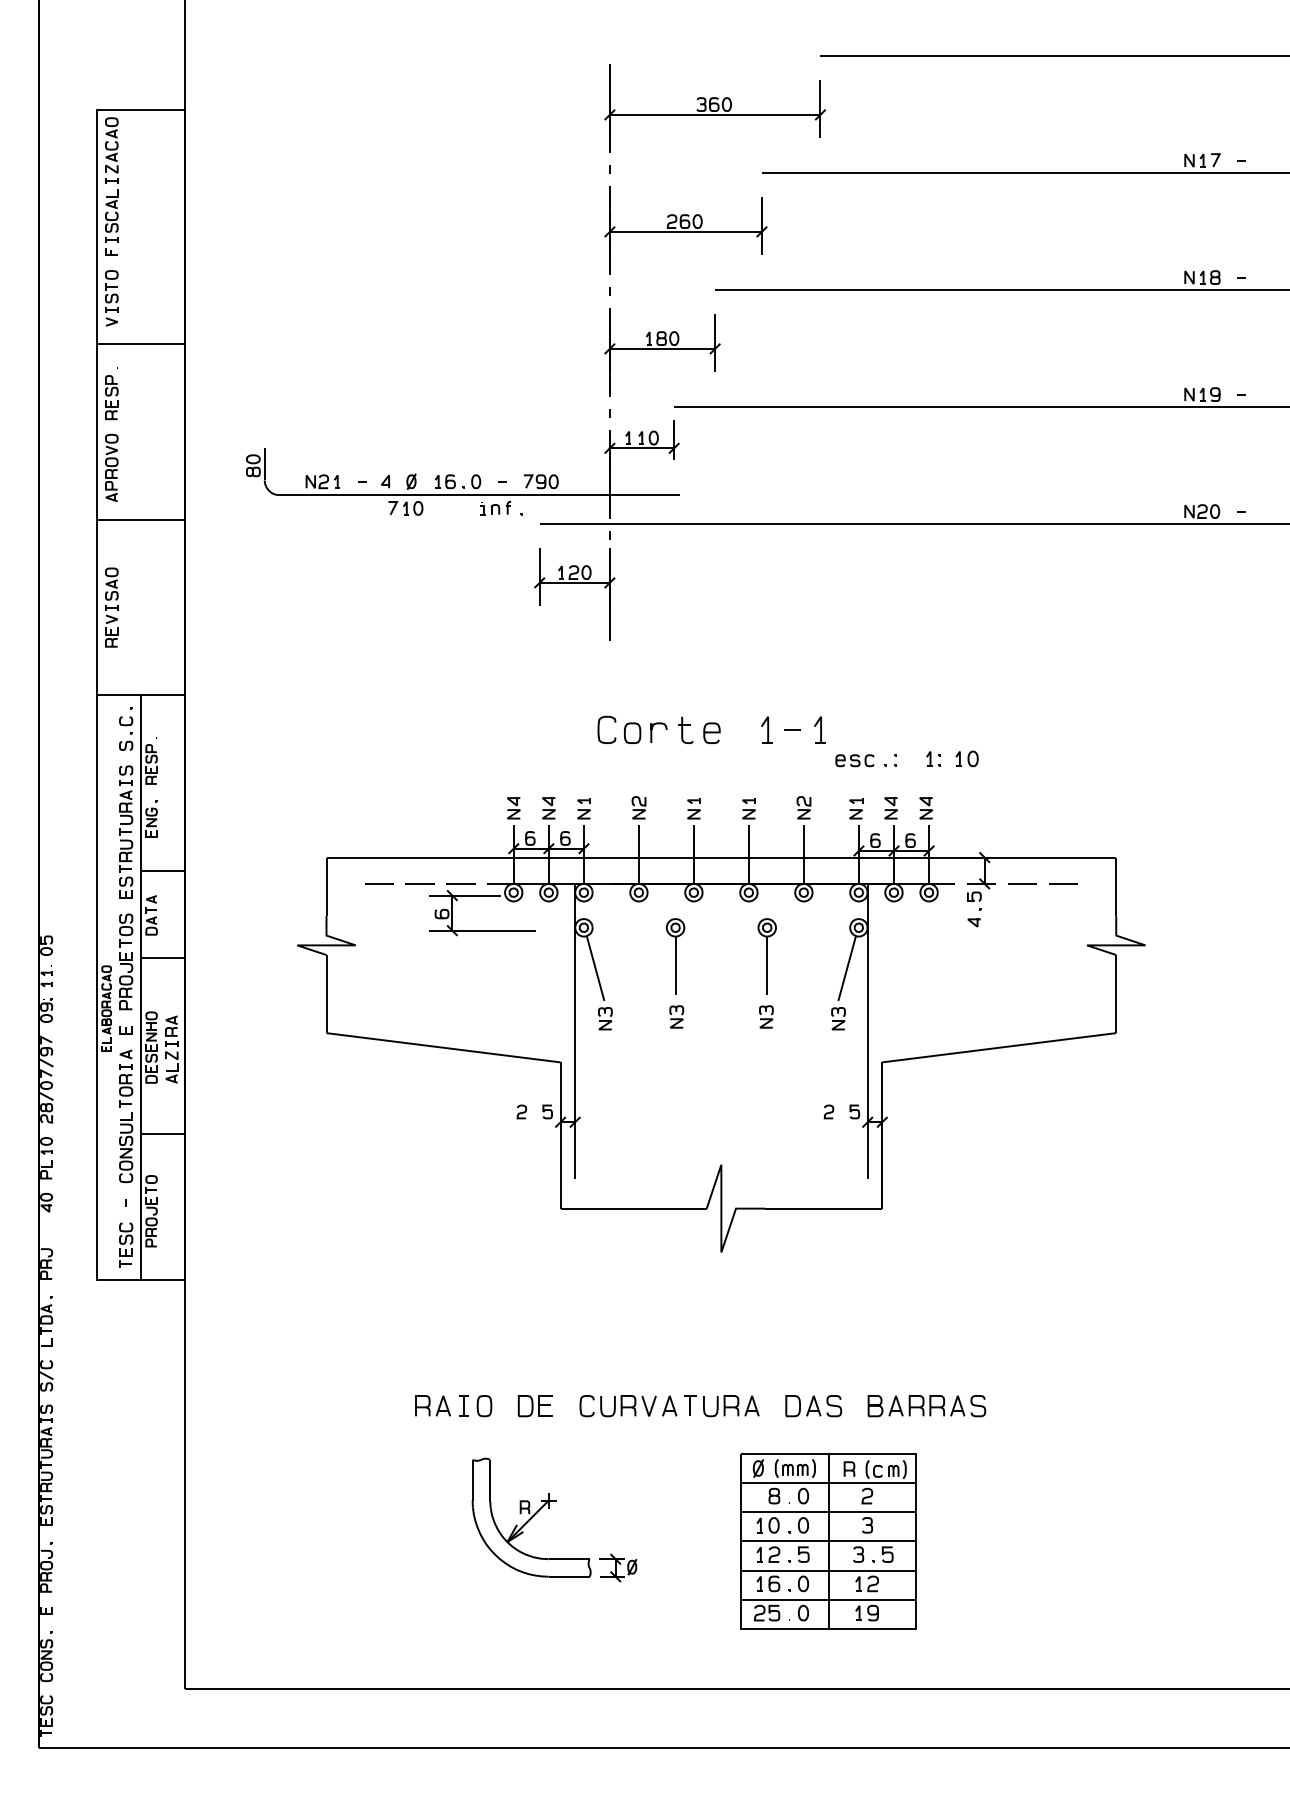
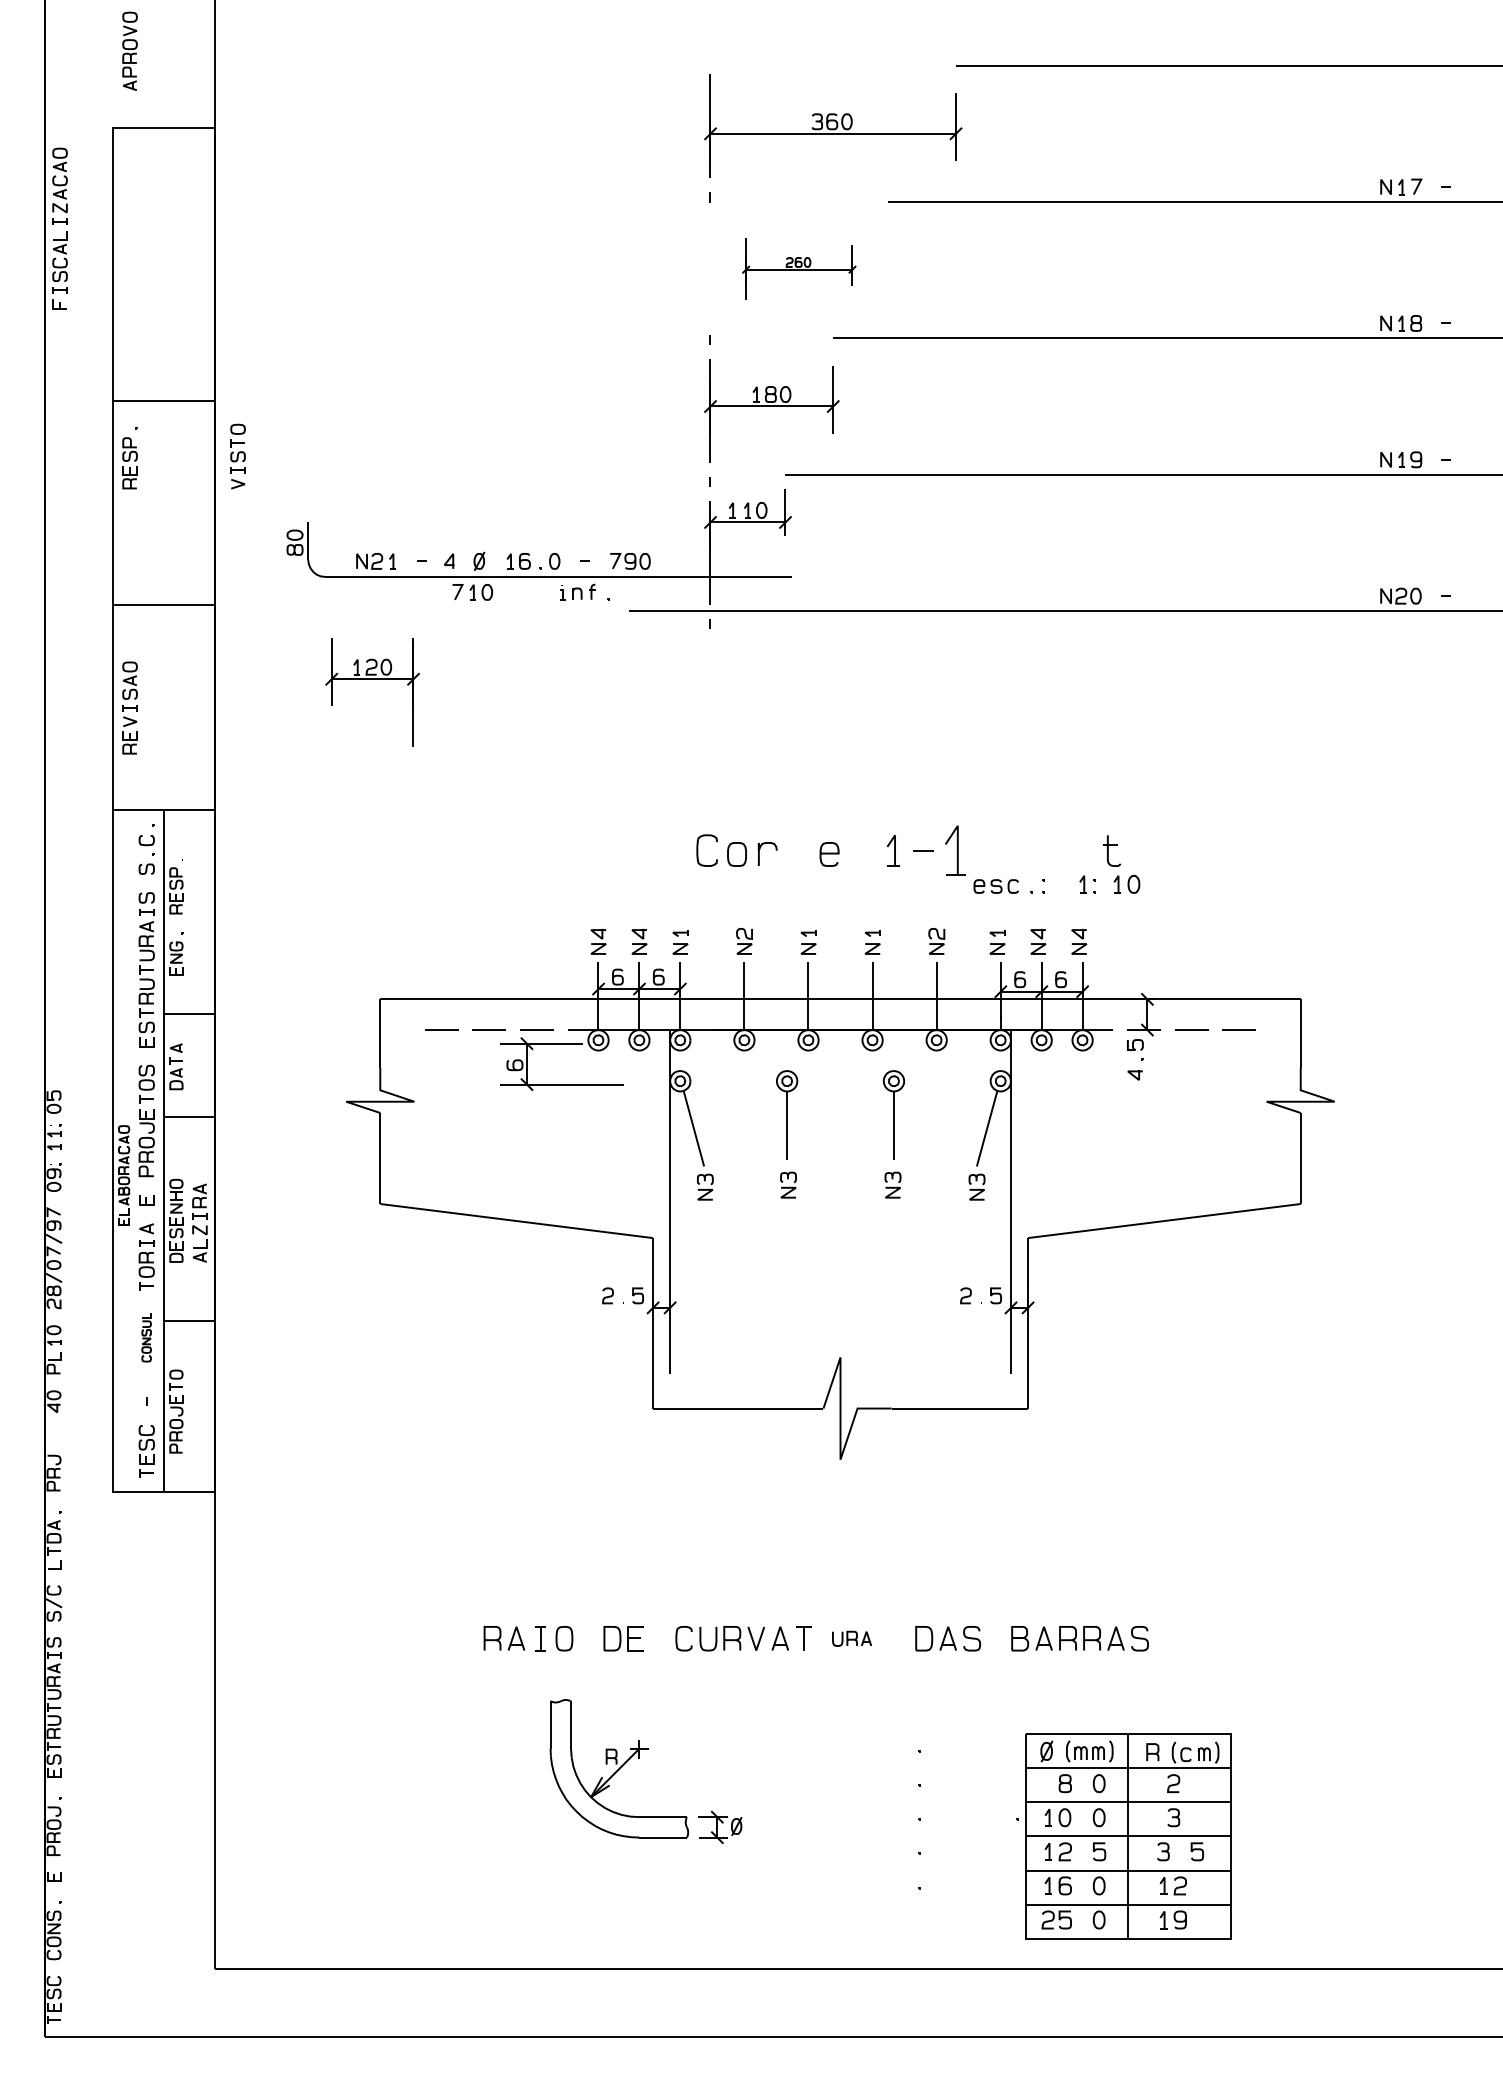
part: (111, 186) -> (59, 228), moved
part: (686, 230) -> (799, 268), size x0.6
part: (111, 298) -> (237, 456), moved
part: (111, 467) -> (129, 50), moved
part: (574, 583) -> (372, 679), moved
part: (686, 729) -> (1112, 850), moved
part: (819, 729) -> (954, 850), size x1.6
part: (125, 1147) -> (146, 1337), size x0.6
part: (730, 1405) -> (851, 1638), size x0.6
part: (828, 1541) -> (1128, 1836), moved

